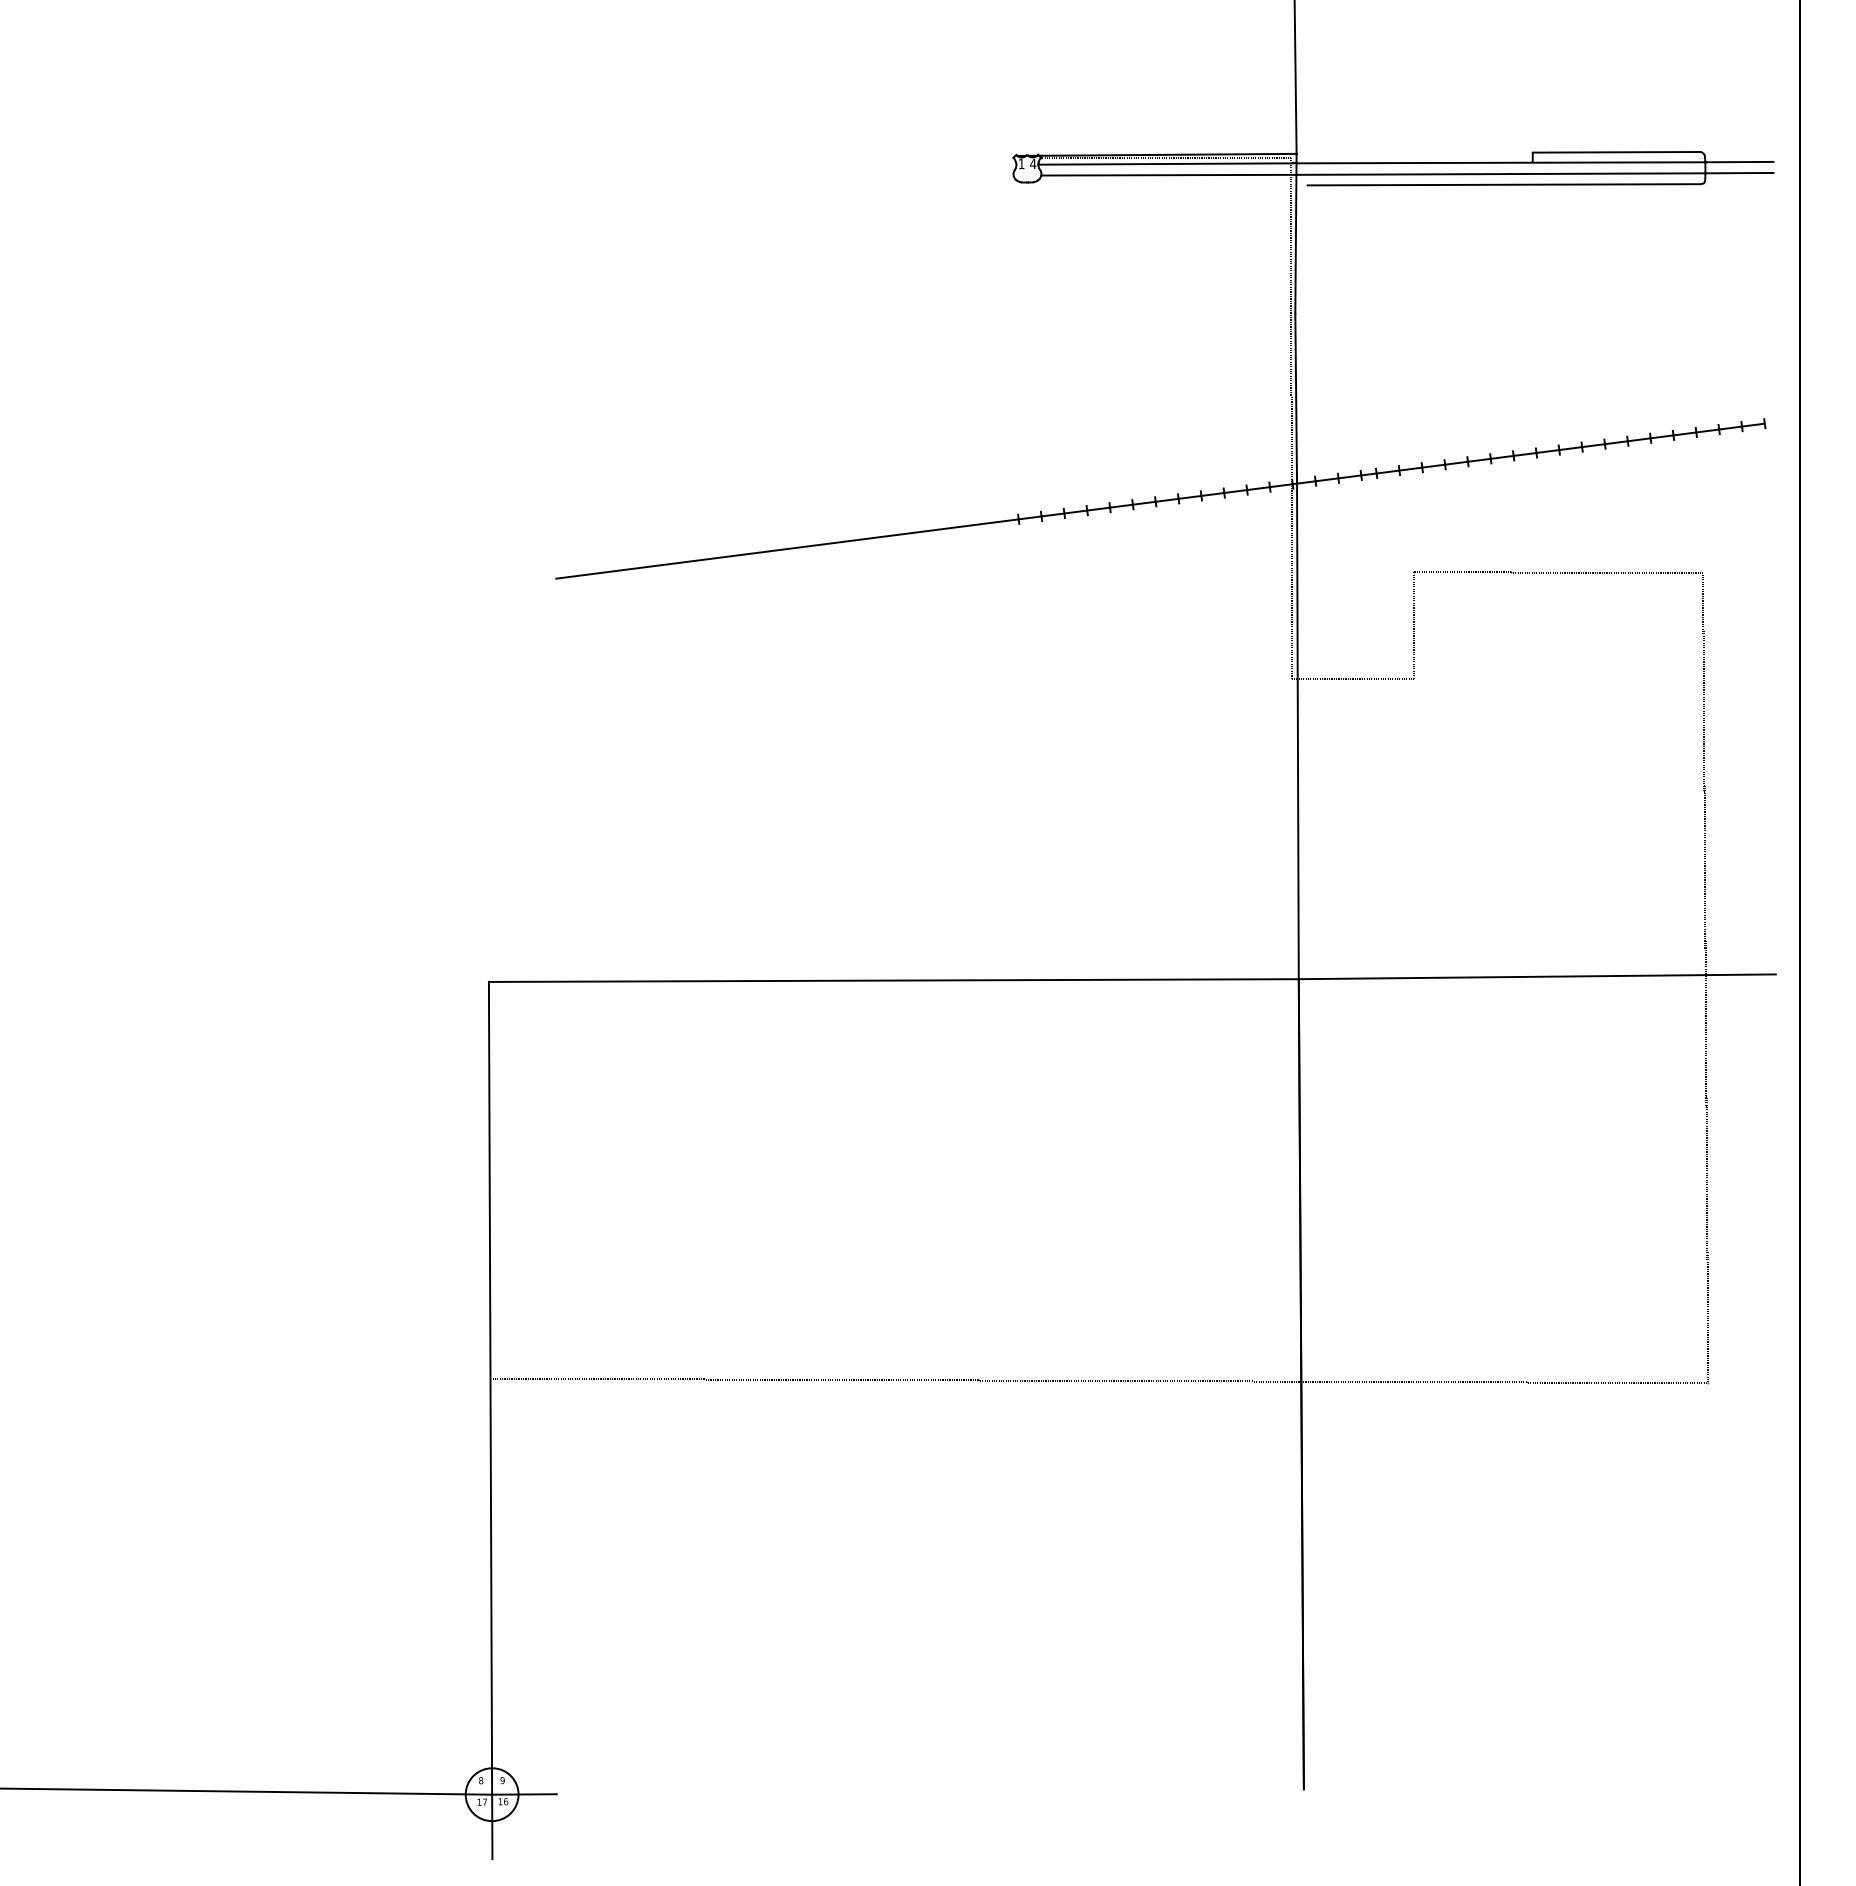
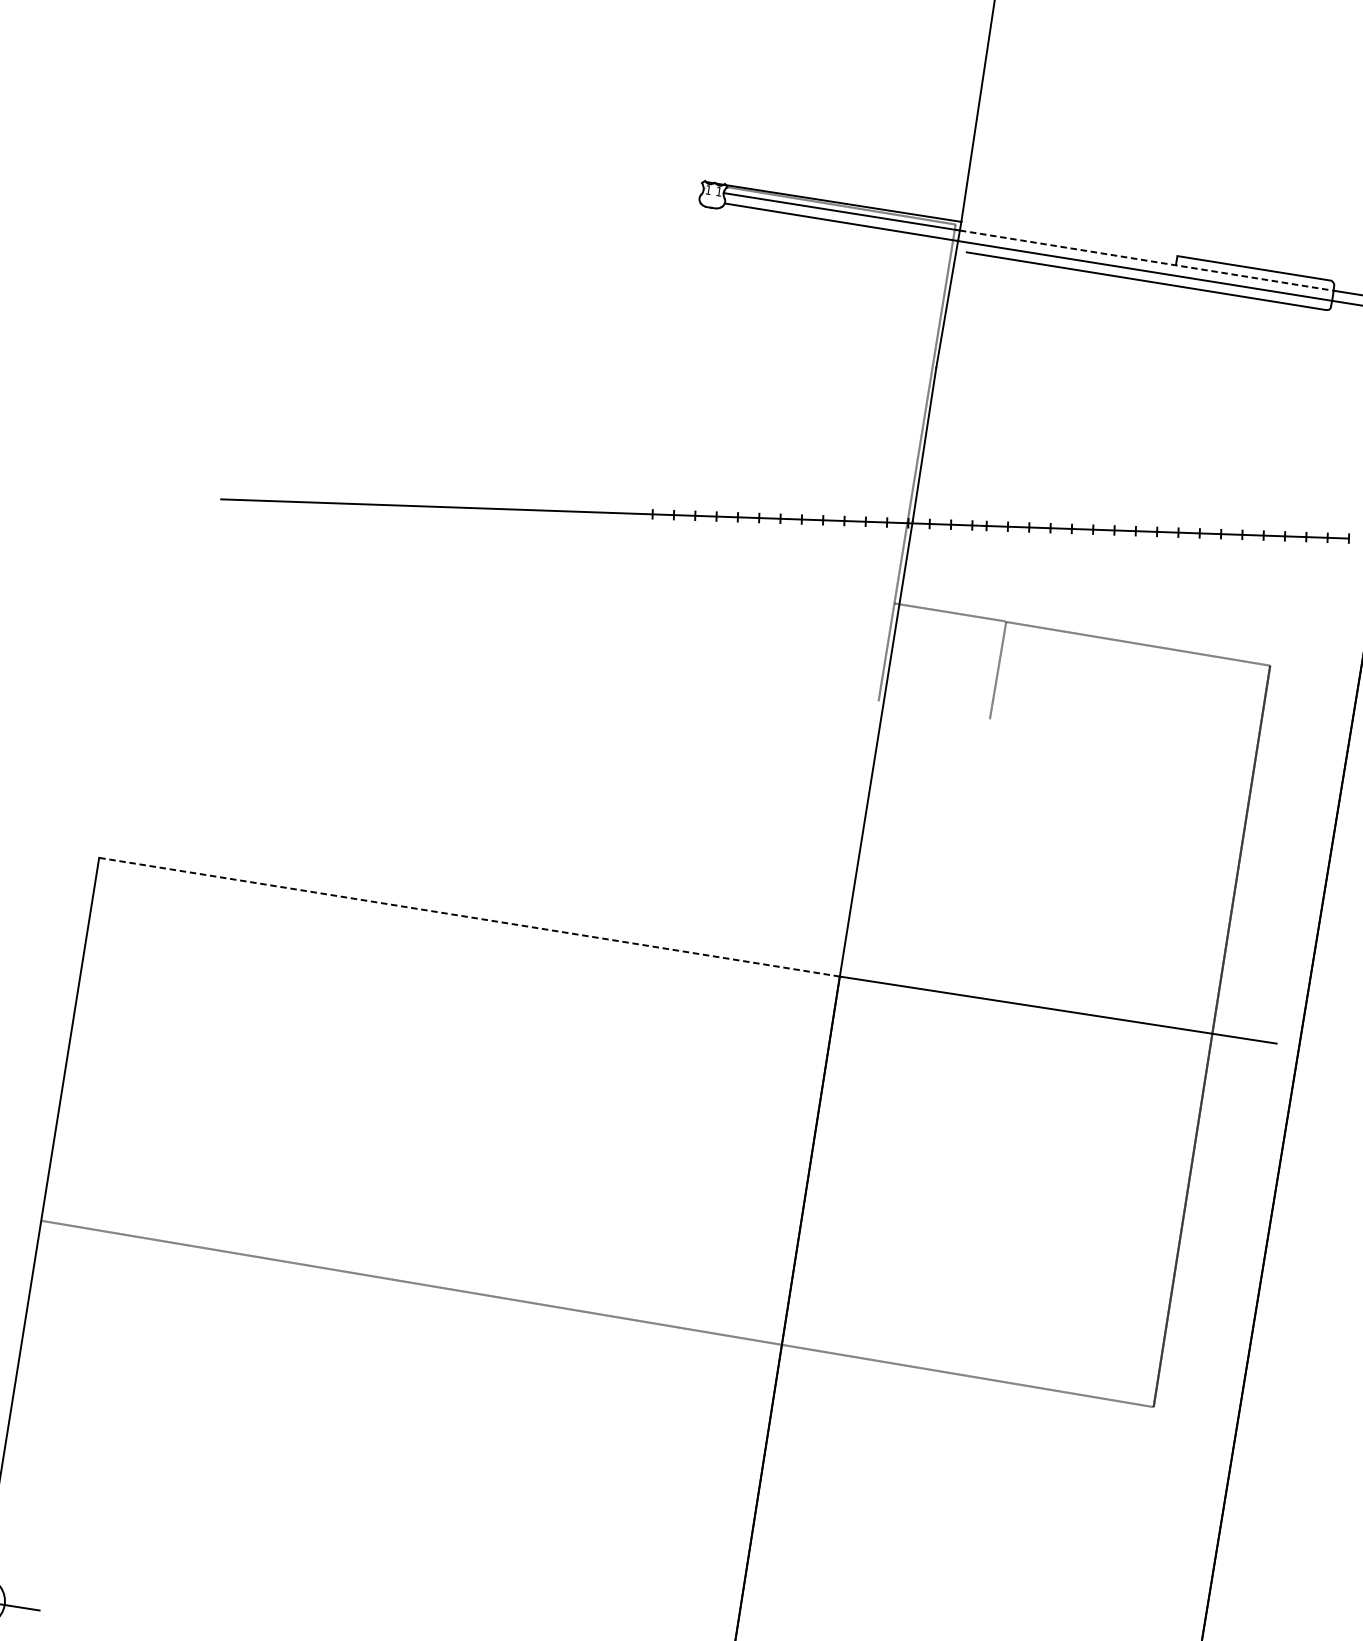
line: (1501, 162) -> (1147, 260), solid -> dashed
text: (1033, 163) -> (719, 191), 4 -> 1
line: (1352, 678) -> (949, 611), moved
line: (893, 980) -> (469, 917), solid -> dashed

